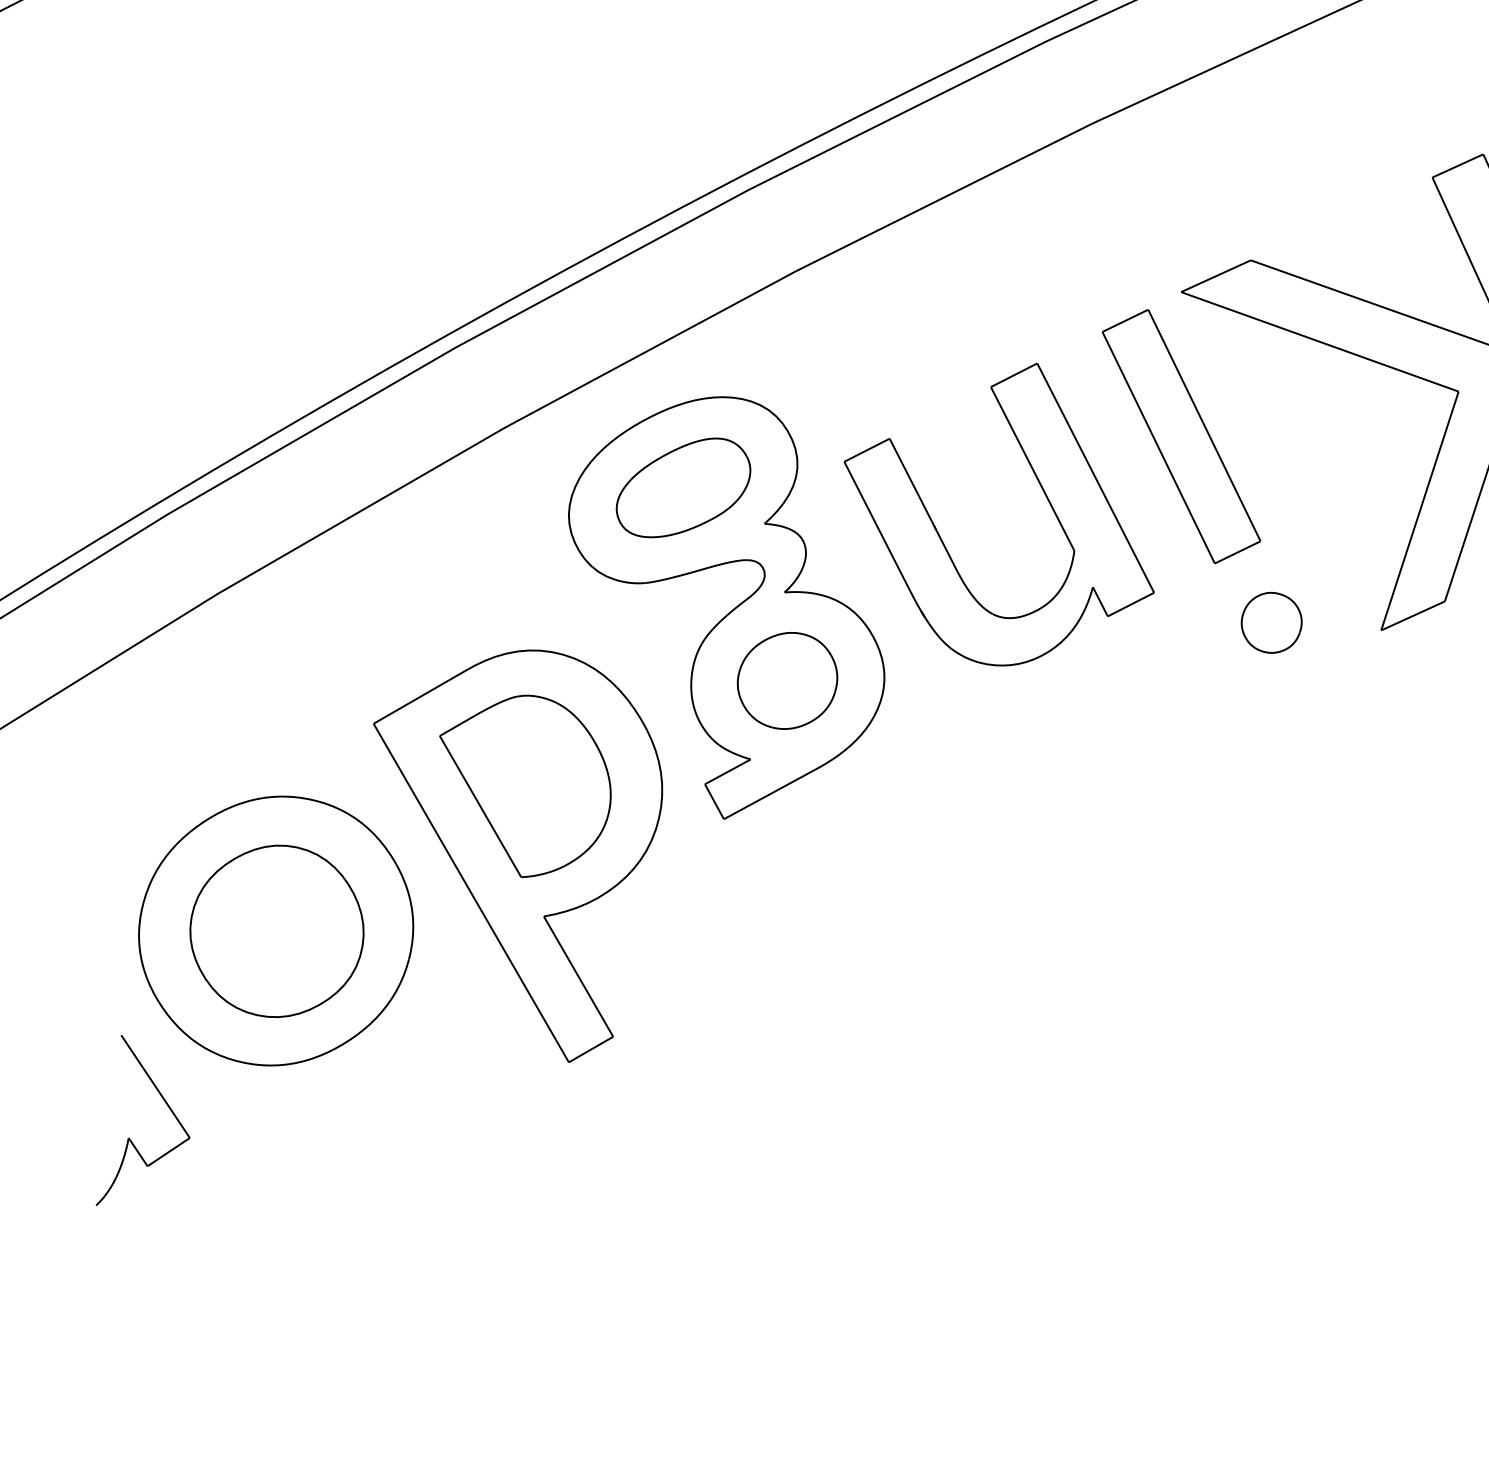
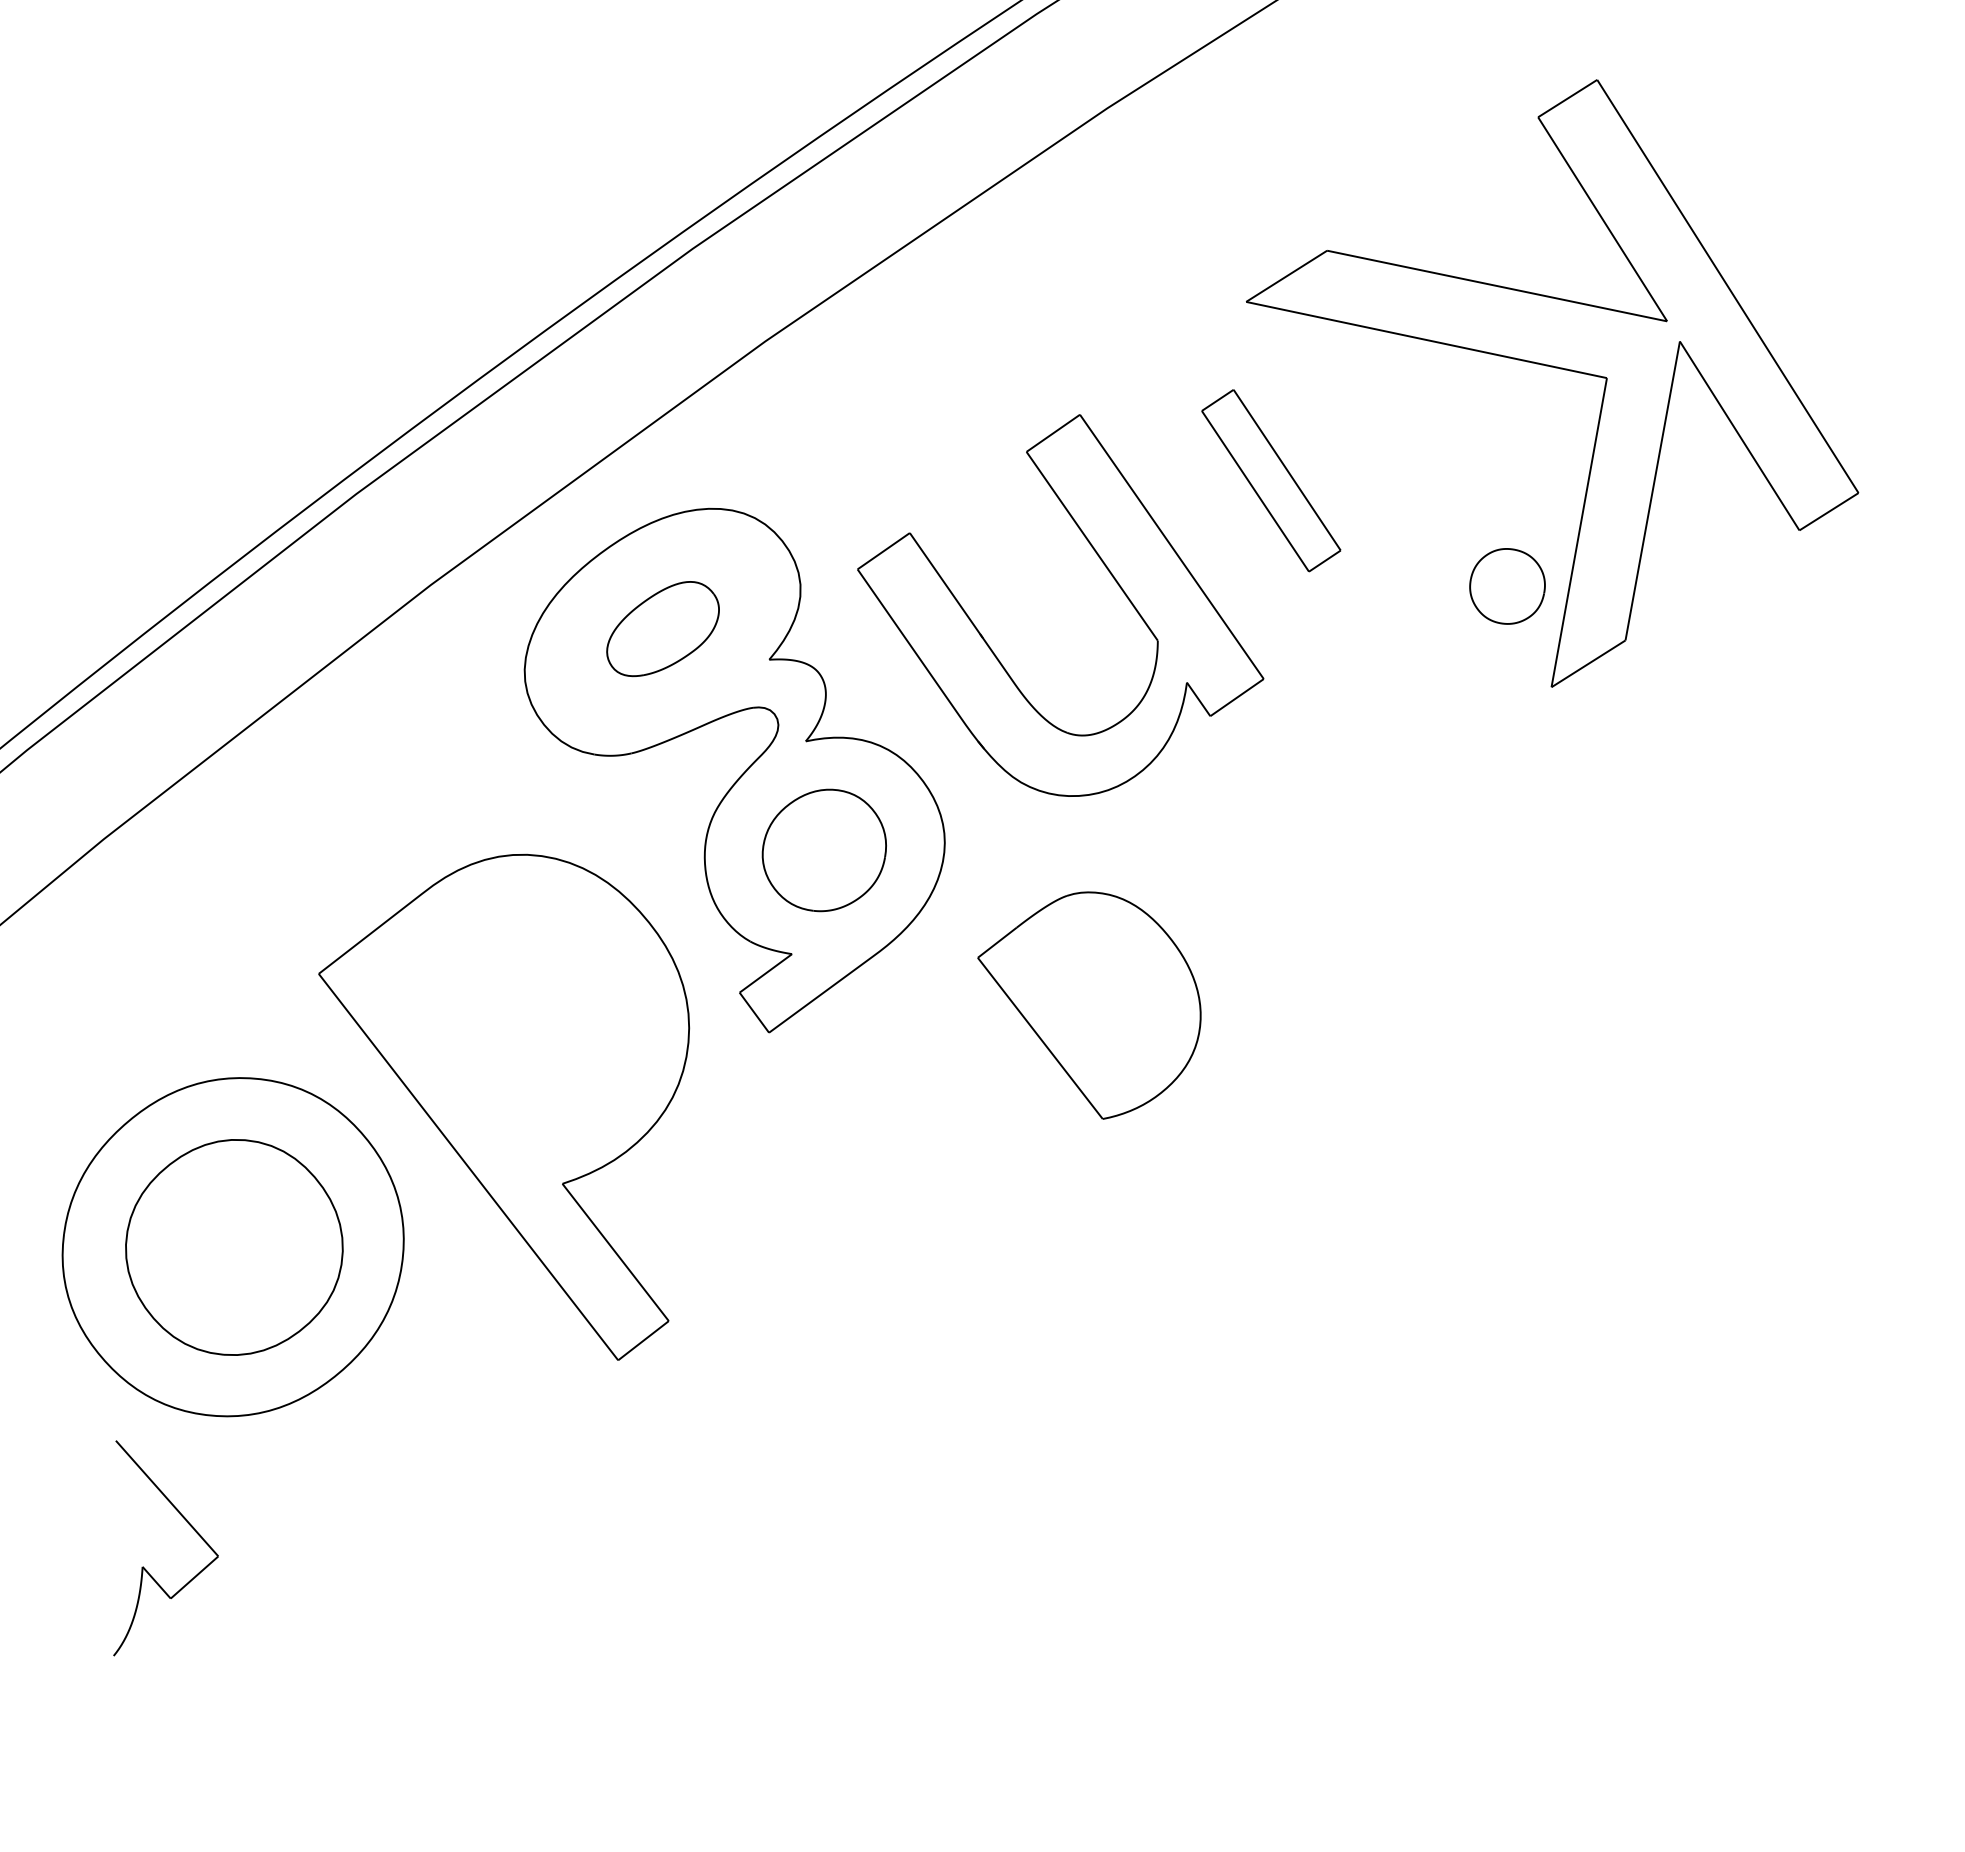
part: (1181, 436) -> (1271, 480), size x0.6
part: (683, 487) -> (662, 628), size x0.7
part: (1271, 622) -> (1507, 586), moved
part: (523, 785) -> (1089, 1005), moved
part: (130, 1139) -> (145, 1568), moved

